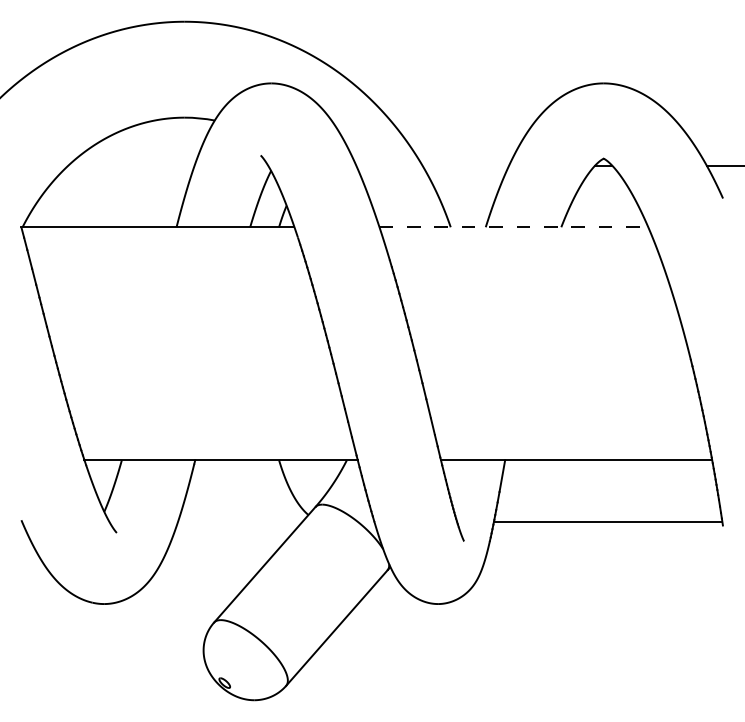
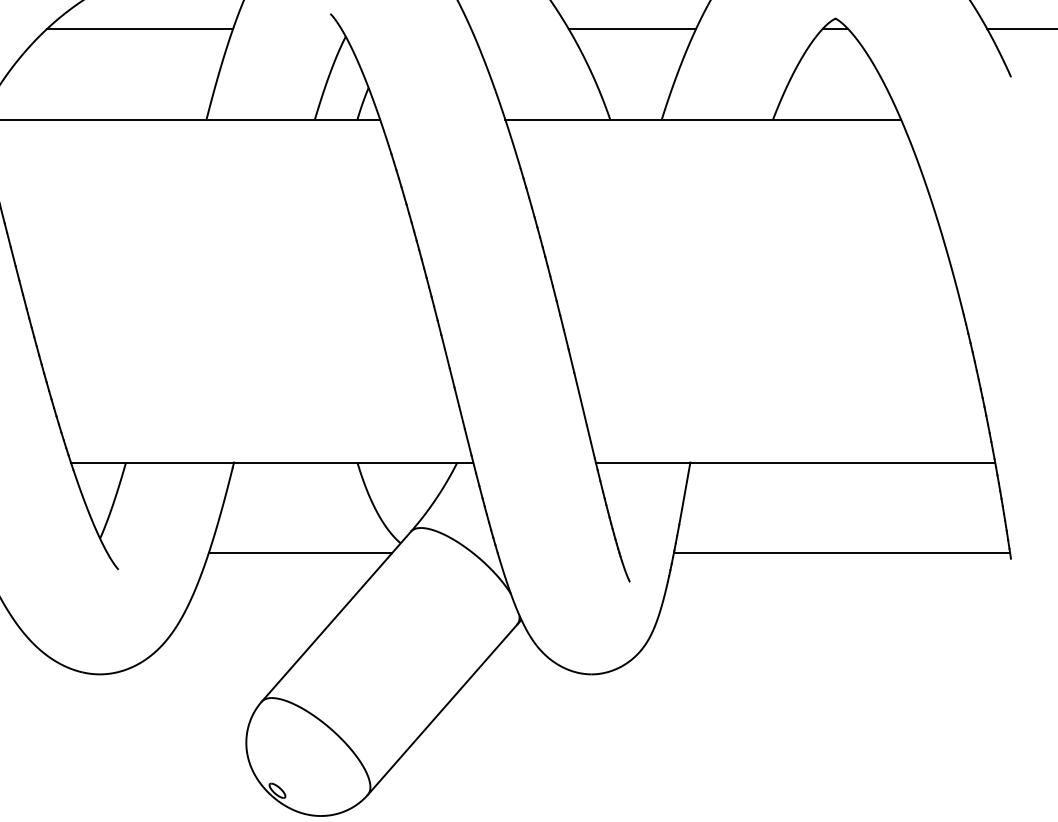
line: (131, 165) -> (140, 28), added
line: (465, 165) -> (631, 28), added
line: (514, 227) -> (704, 119), dashed -> solid
line: (240, 521) -> (300, 552), added

